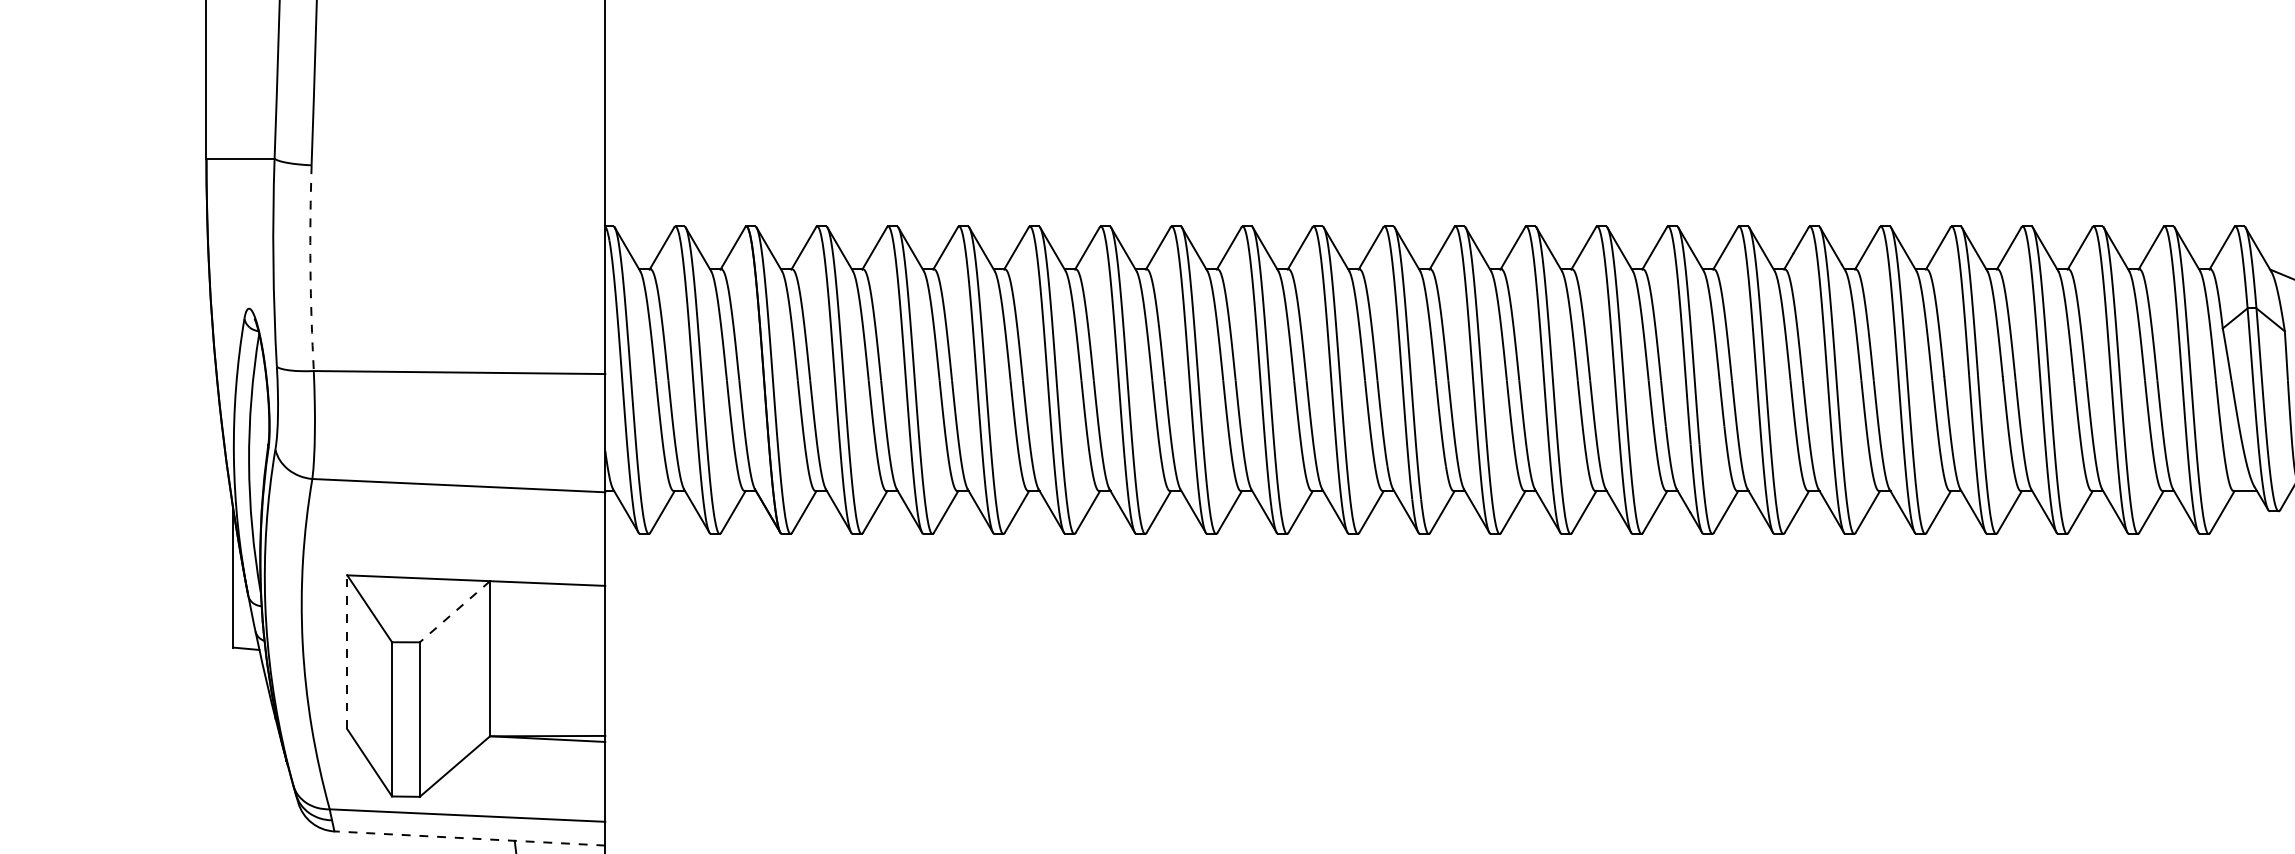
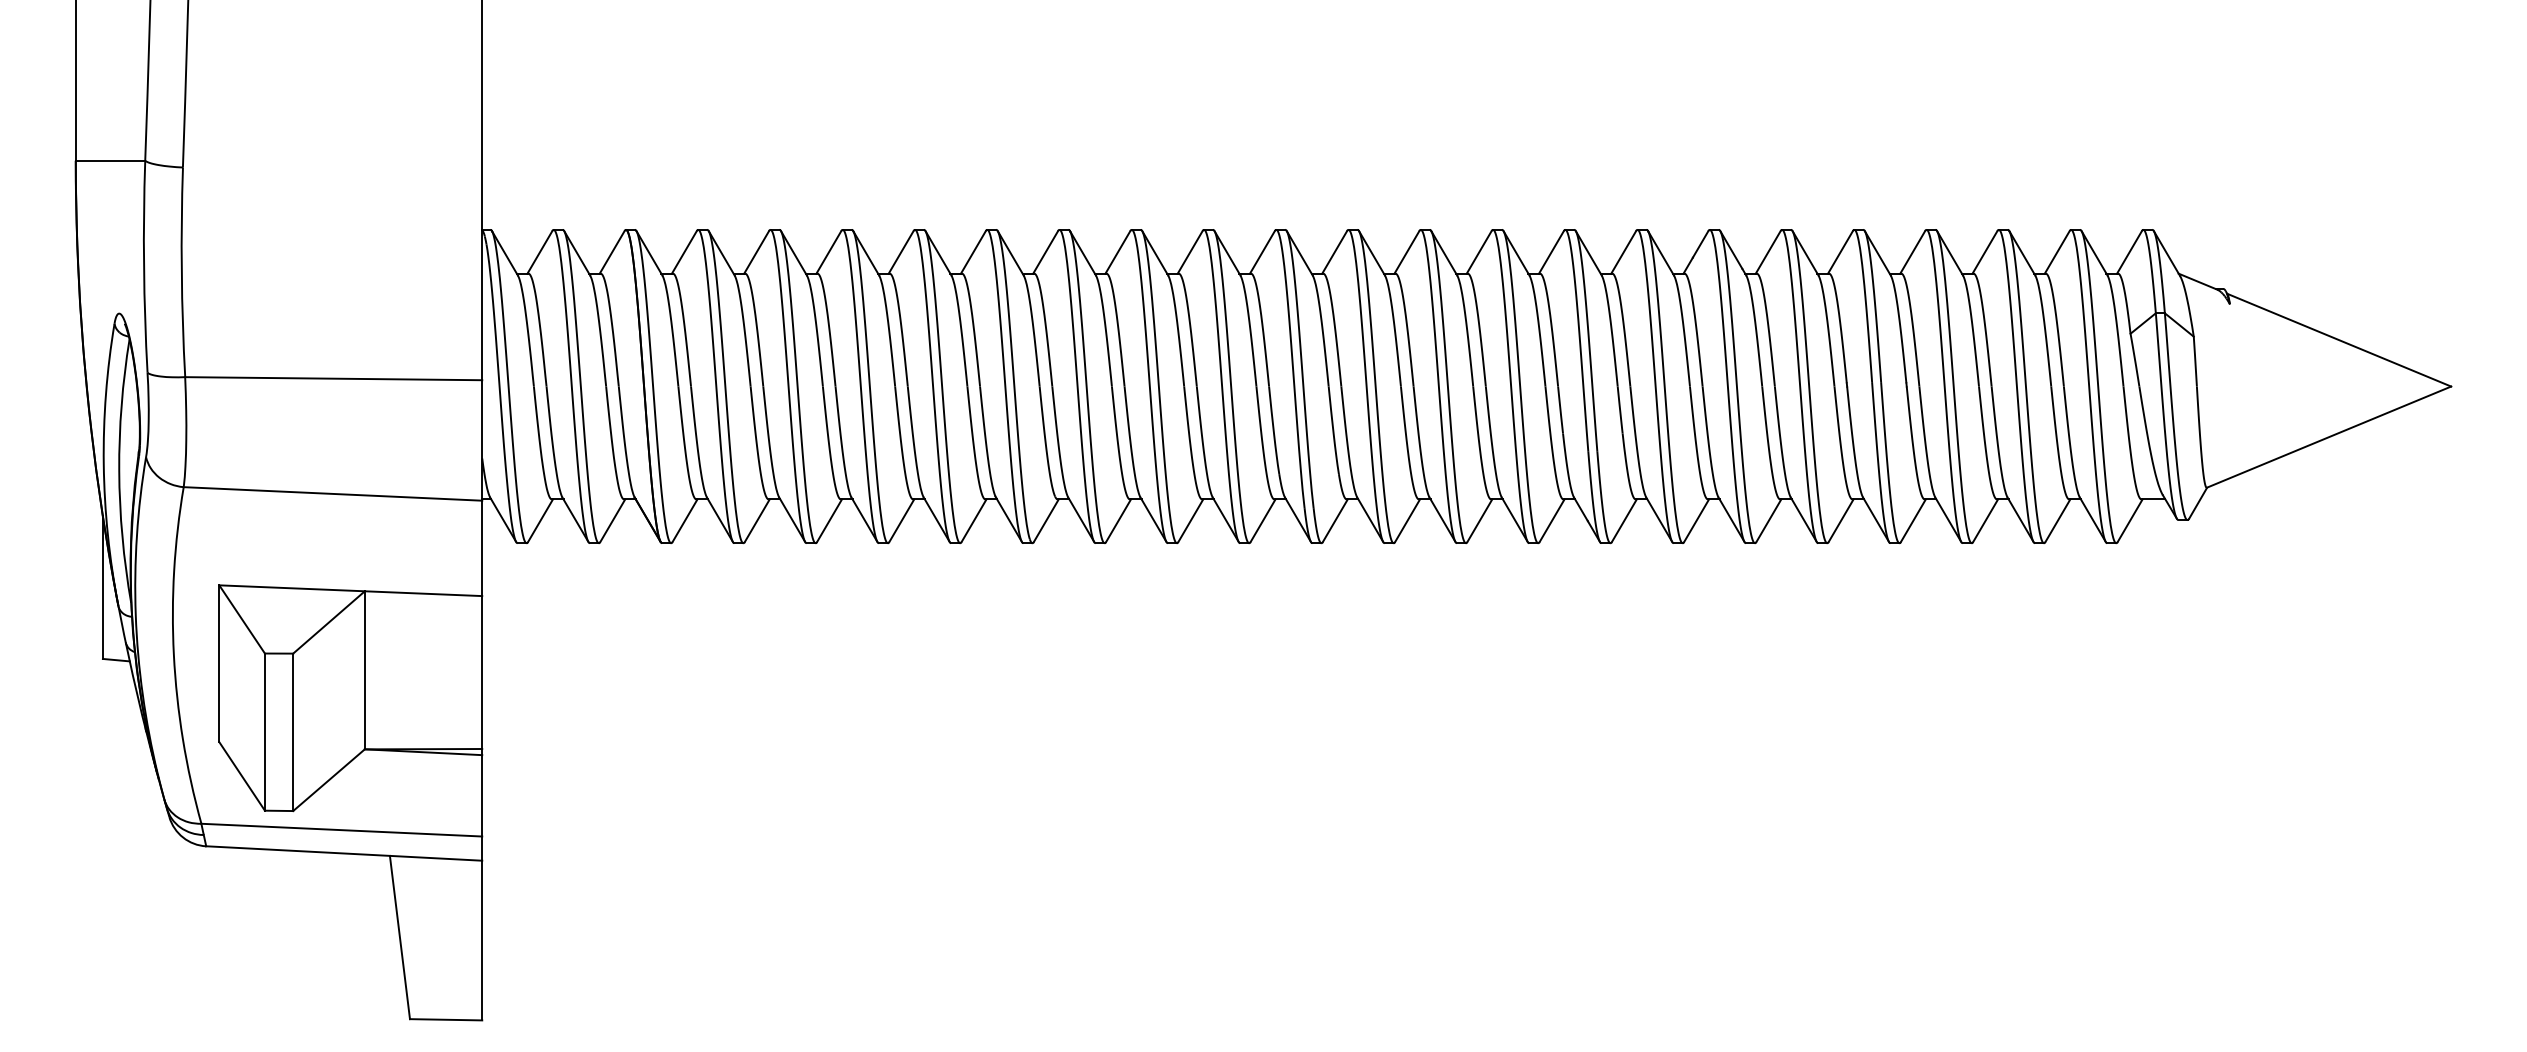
arc: (310, 268) -> (181, 272), dashed -> solid
line: (454, 611) -> (328, 622), dashed -> solid
line: (347, 652) -> (219, 663), dashed -> solid
line: (469, 838) -> (343, 853), dashed -> solid

